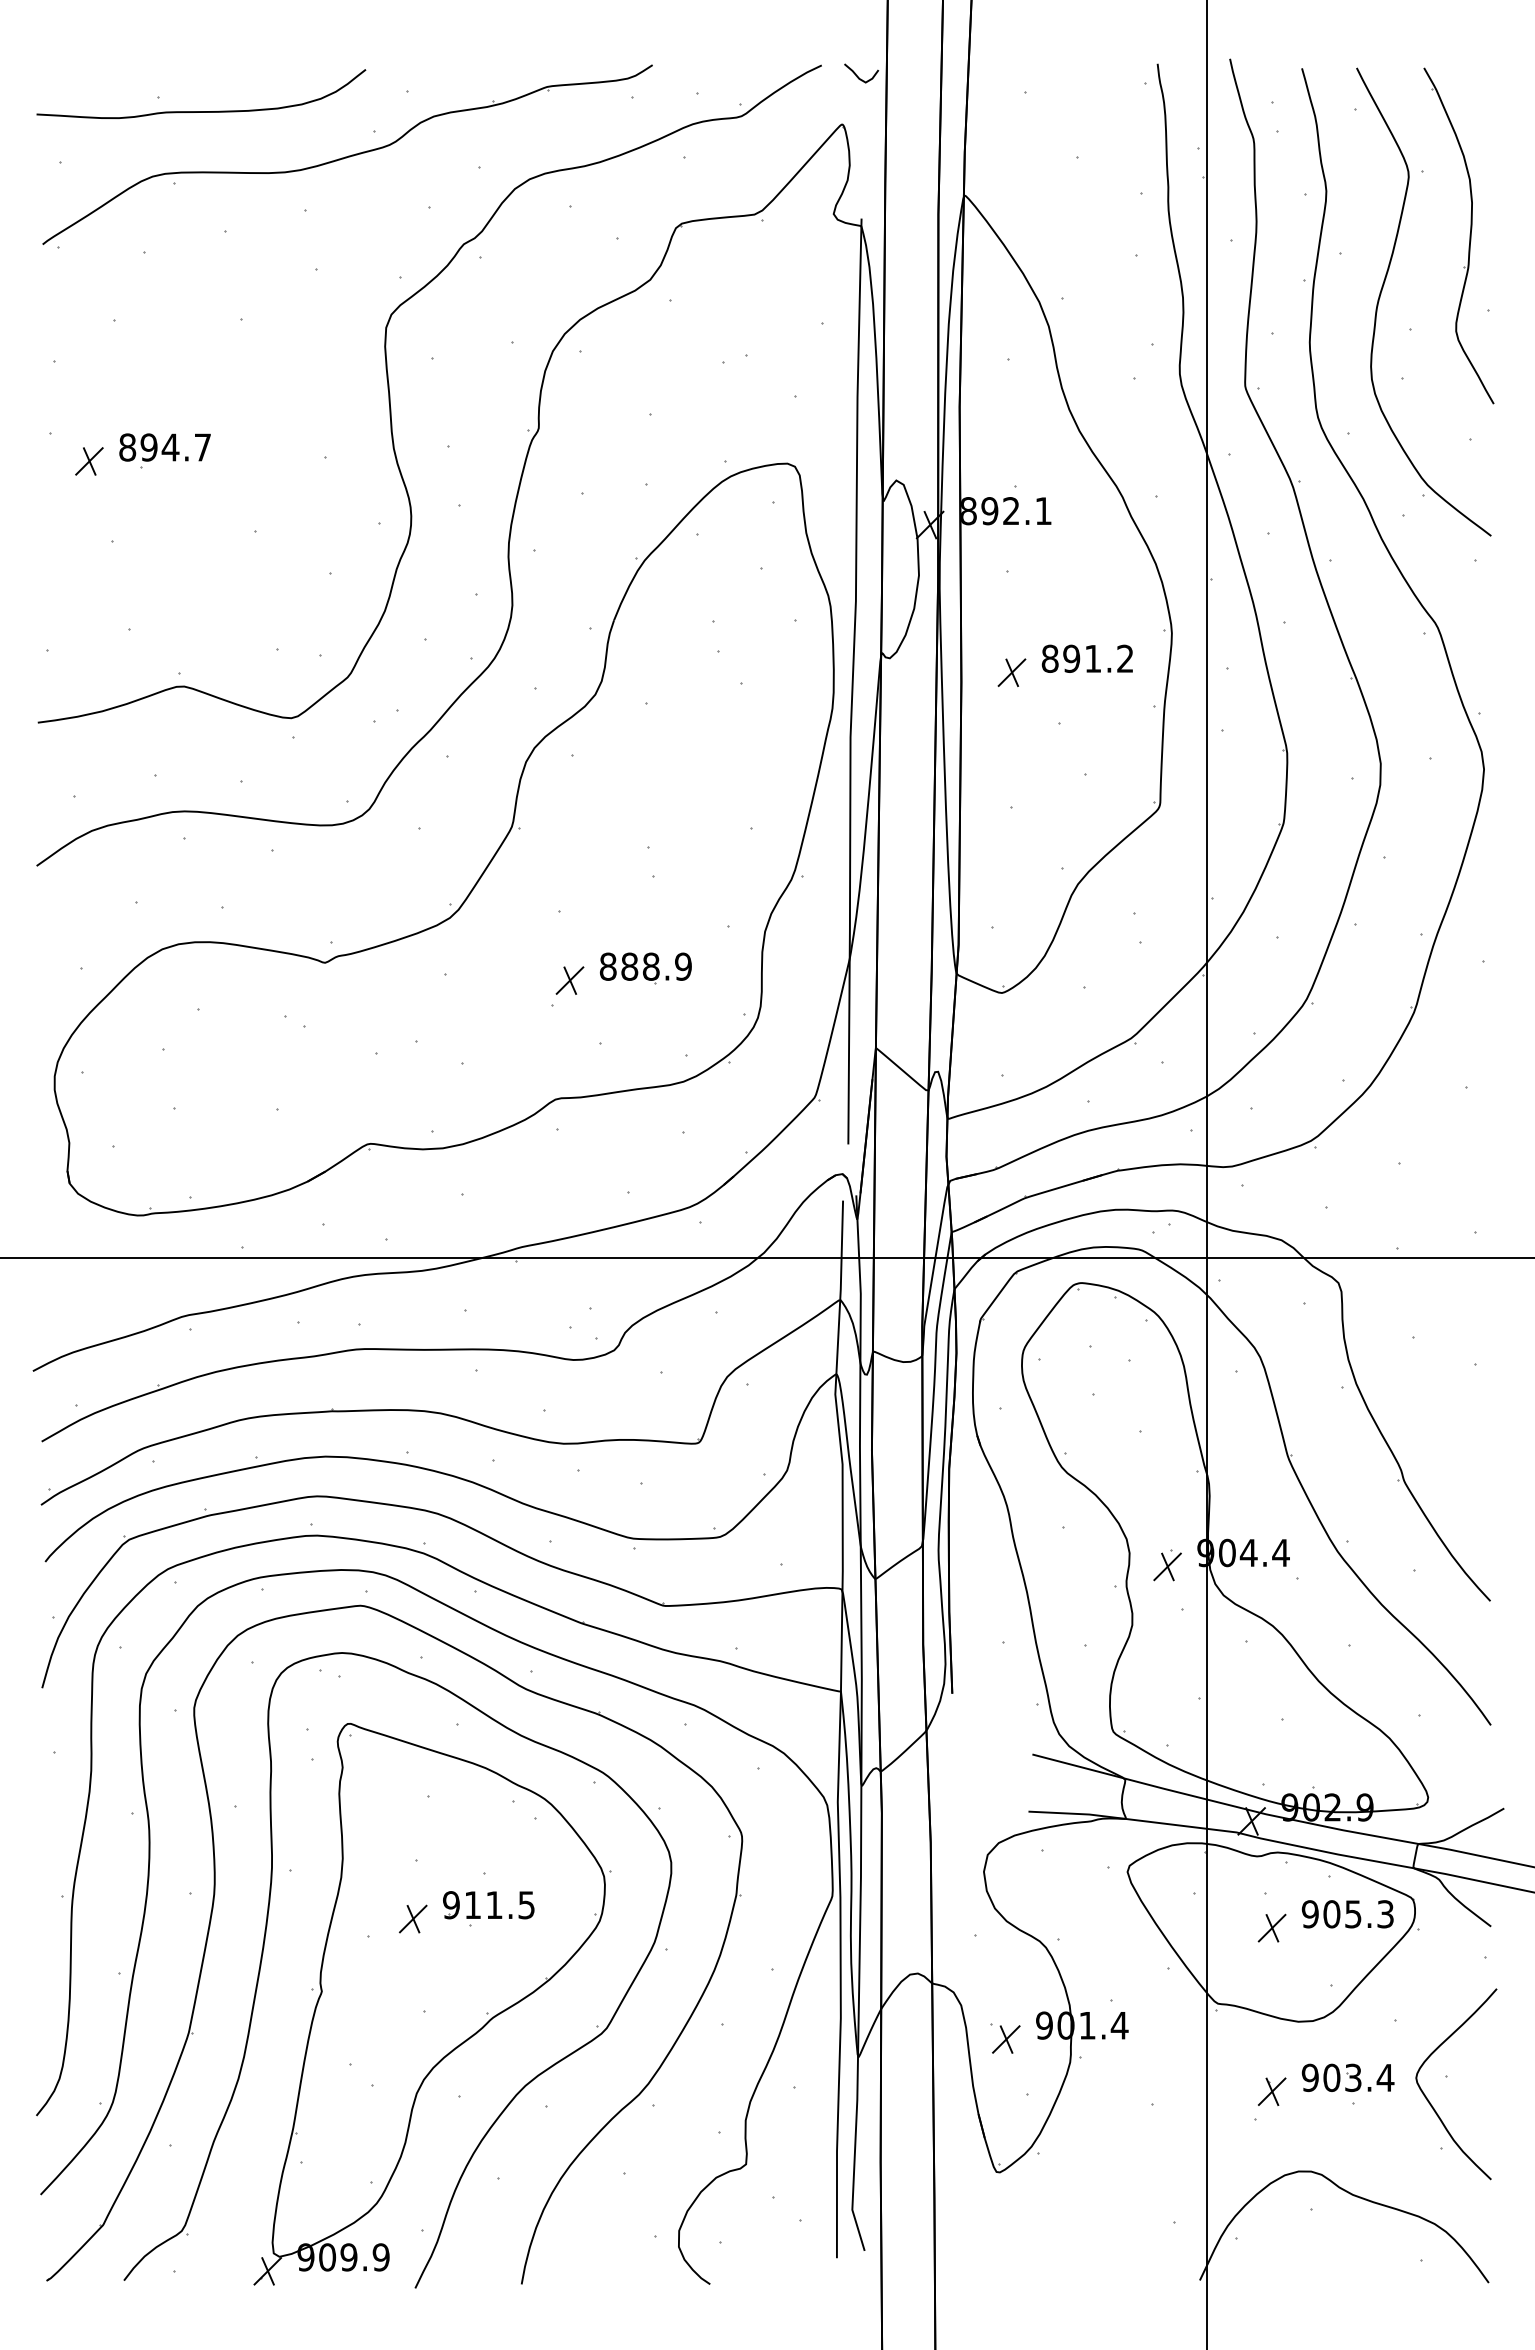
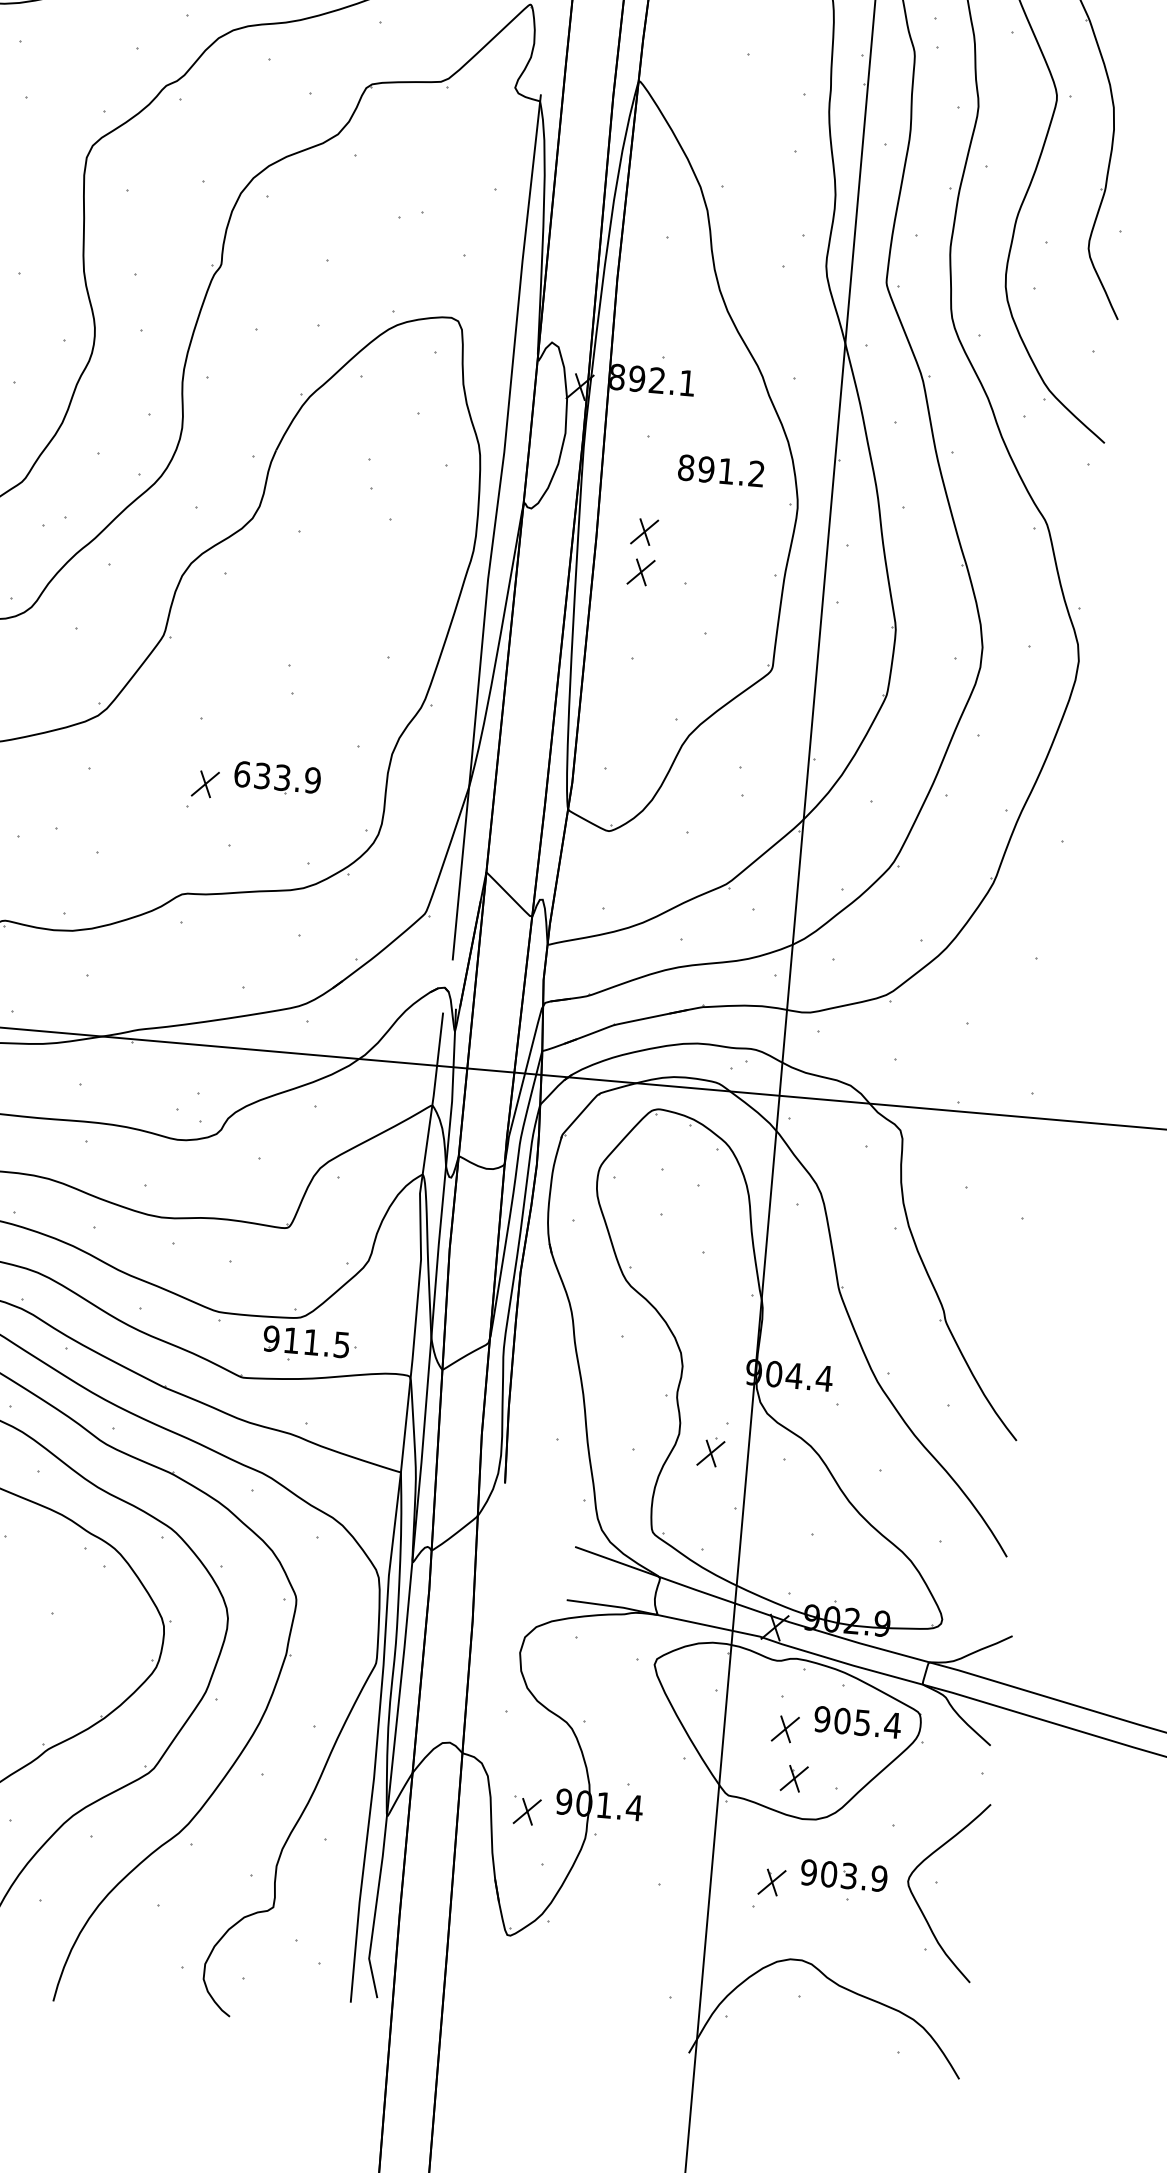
text: (1086, 658) -> (720, 470), moved
part: (1011, 715) -> (640, 572), added
text: (629, 966) -> (262, 775), 888.9 -> 633.9
part: (1167, 1565) -> (710, 1452), moved
part: (488, 1908) -> (305, 1344), moved
text: (1385, 1914) -> (892, 1725), 905.3 -> 905.4
part: (1286, 1979) -> (794, 1778), added
text: (1385, 2077) -> (879, 1878), 903.4 -> 903.9

